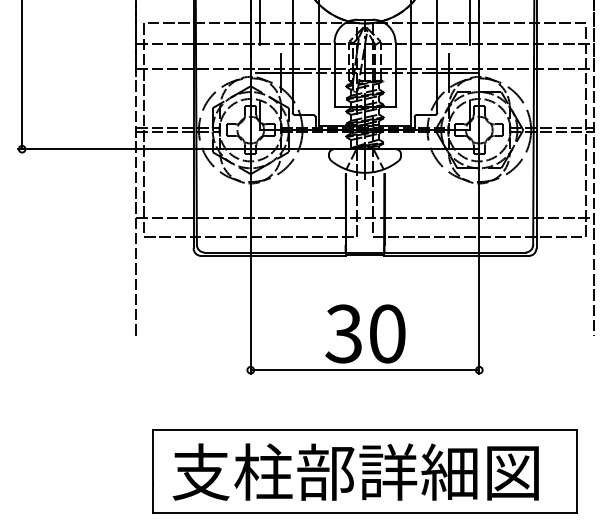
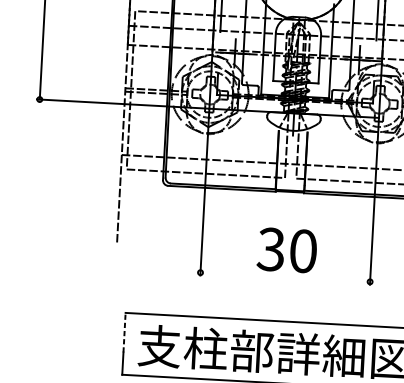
line: (364, 370) -> (284, 277), removed
line: (153, 456) -> (124, 332), solid -> dashed

